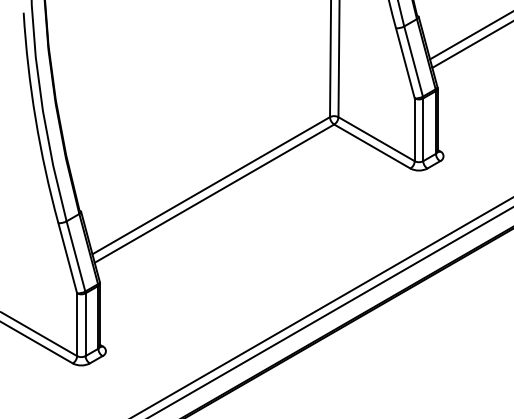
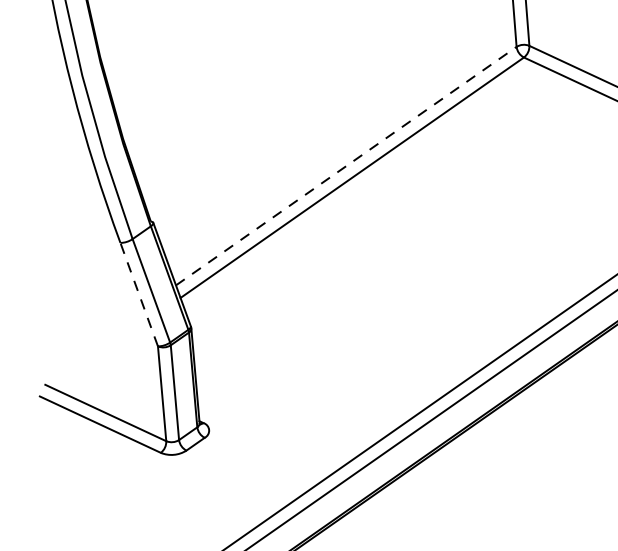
line: (211, 185) -> (346, 165), solid -> dashed
line: (67, 257) -> (138, 293), solid -> dashed

